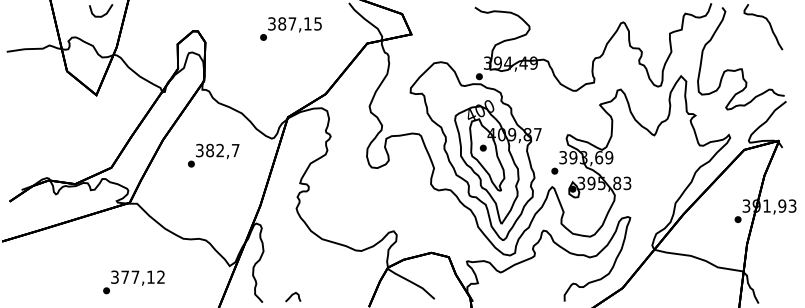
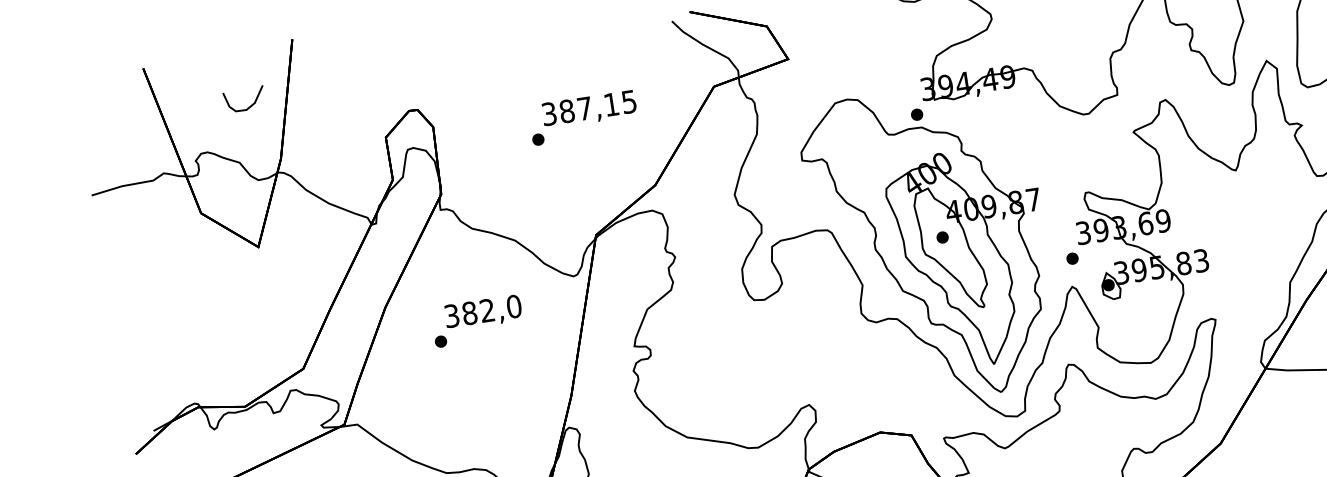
text: (290, 28) -> (582, 117), moved
text: (235, 150) -> (513, 306), 382,7 -> 382,0

